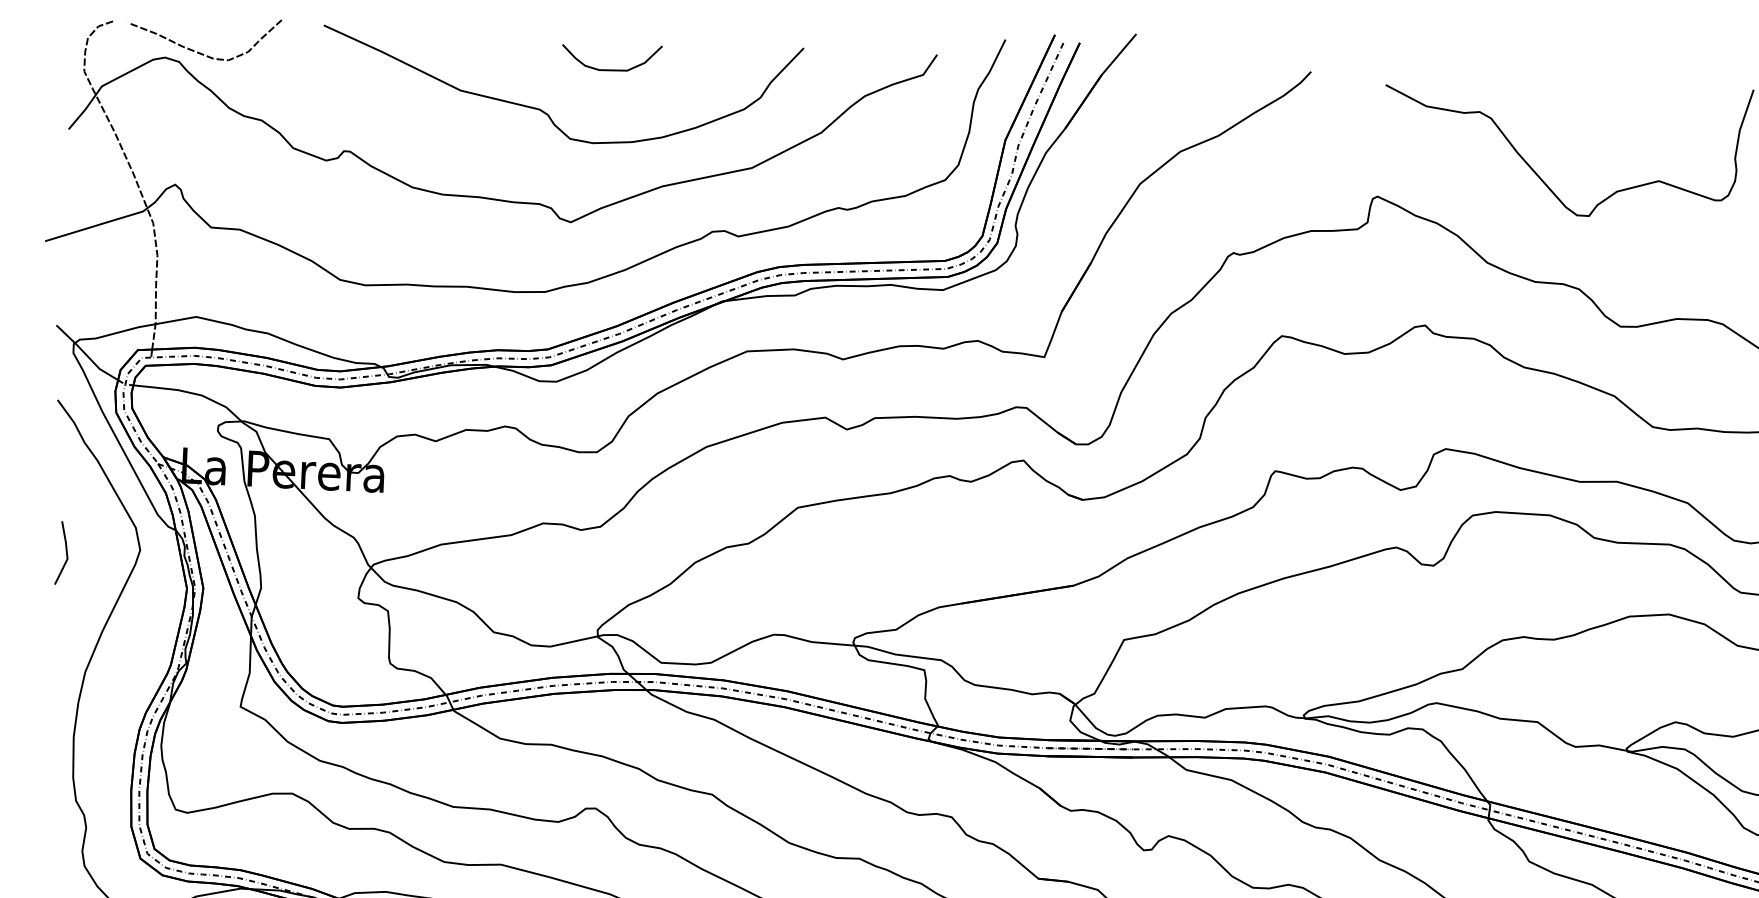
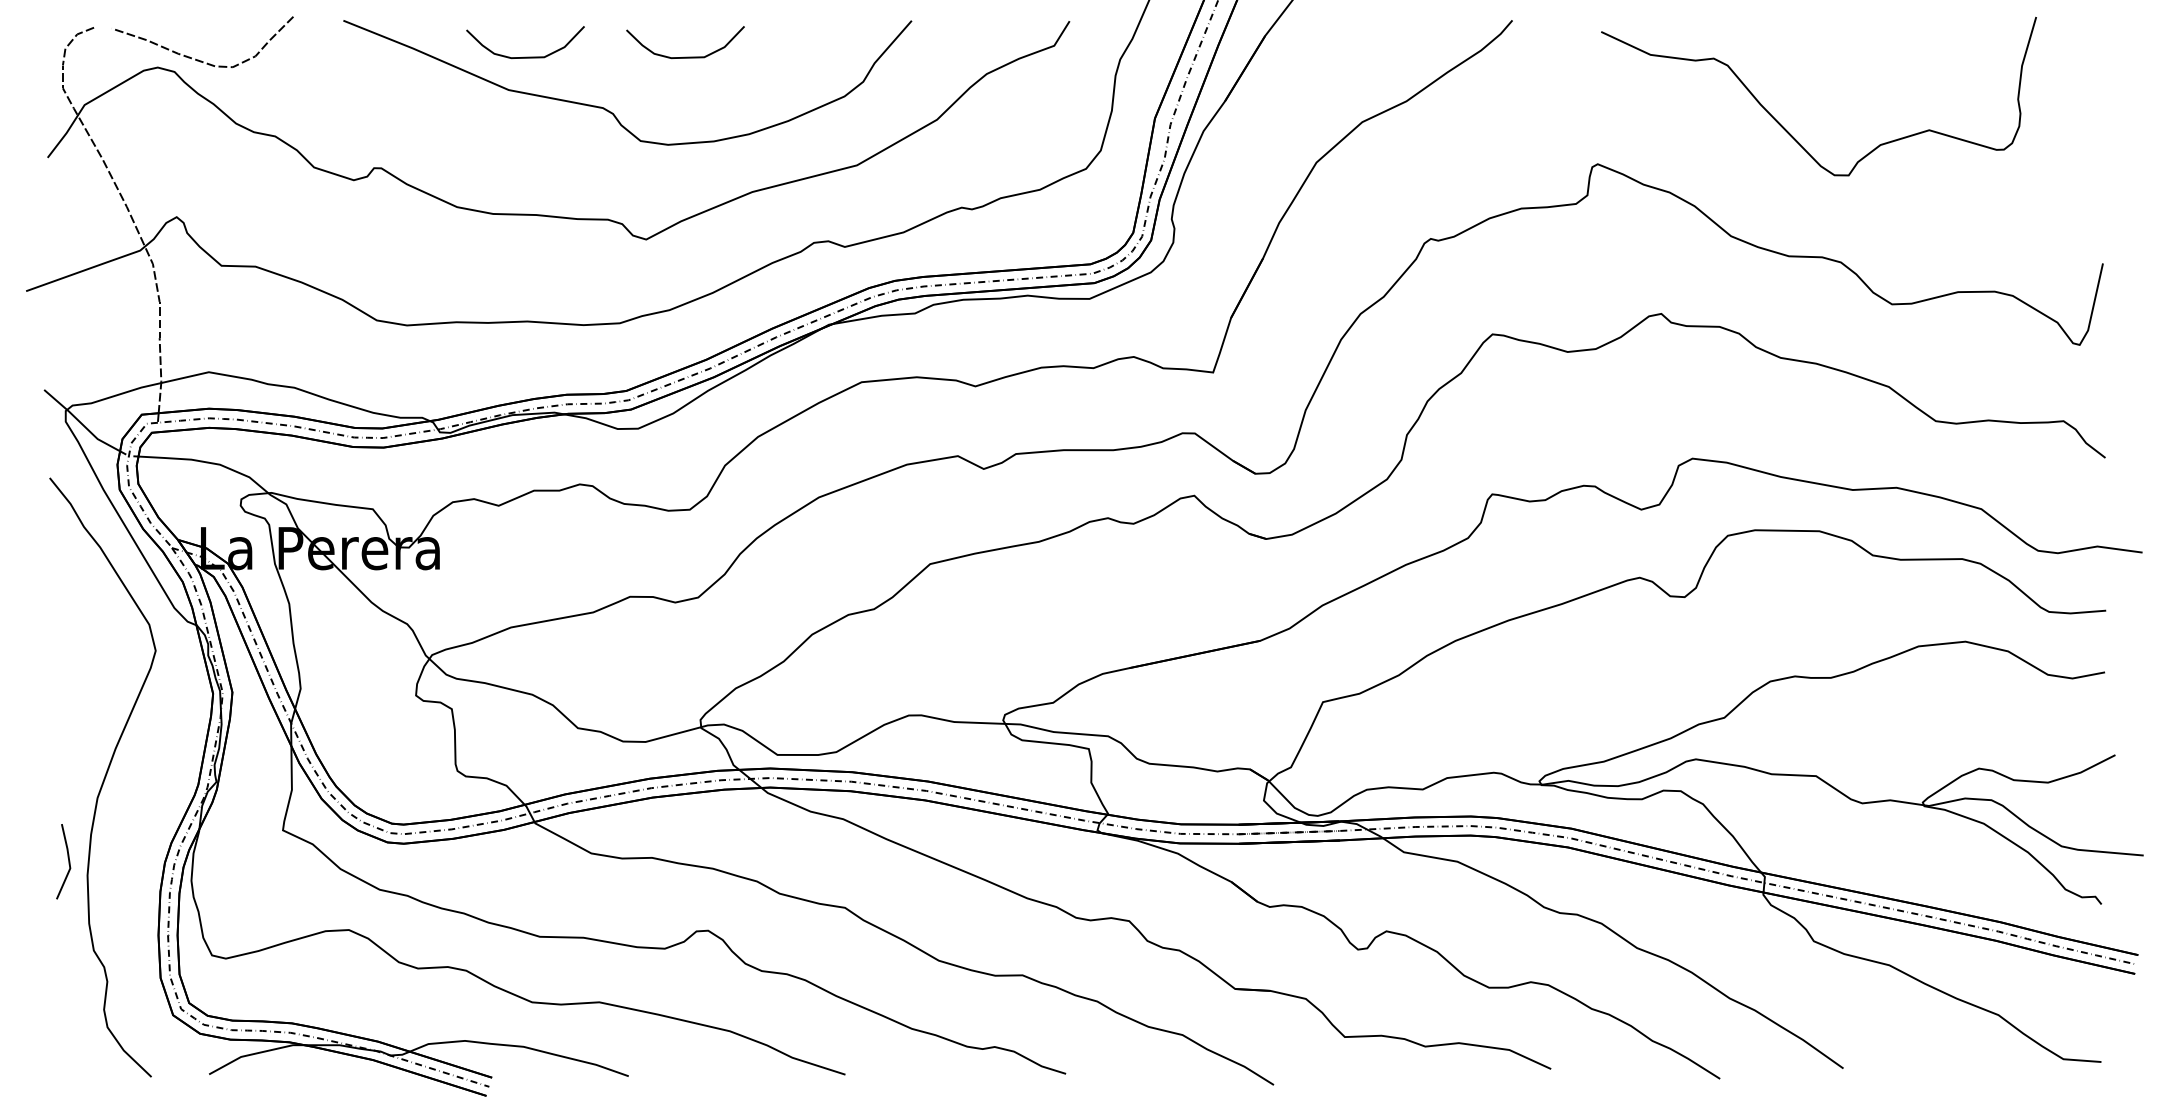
curve: (476, 62) -> (525, 56), added
line: (66, 553) -> (68, 861), moved

